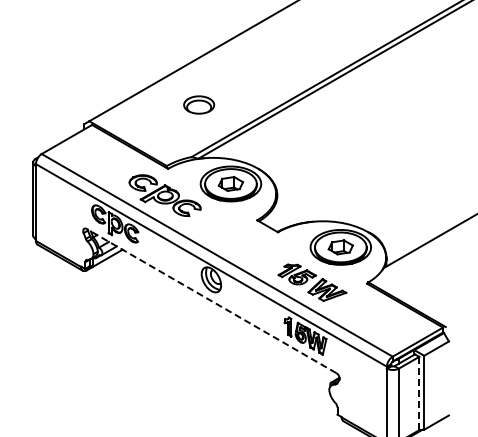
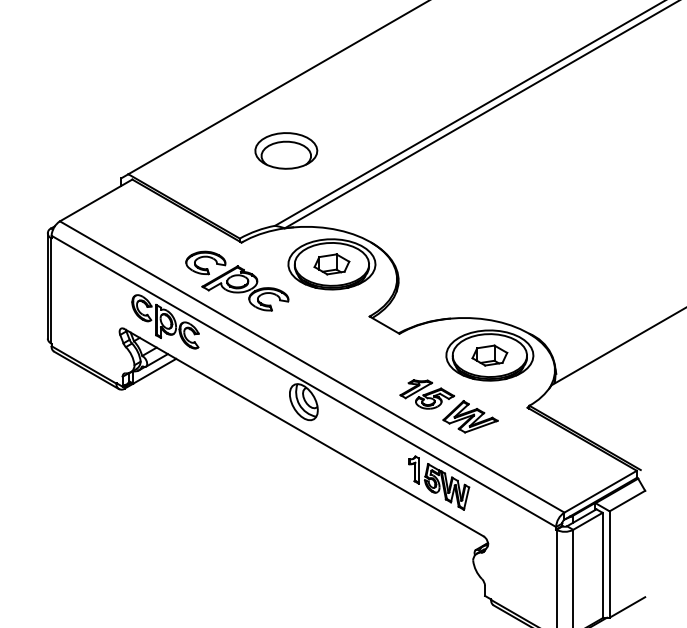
part: (198, 104) -> (285, 150), size x1.43
line: (210, 300) -> (302, 431), dashed -> solid
line: (419, 393) -> (602, 565), dashed -> solid

